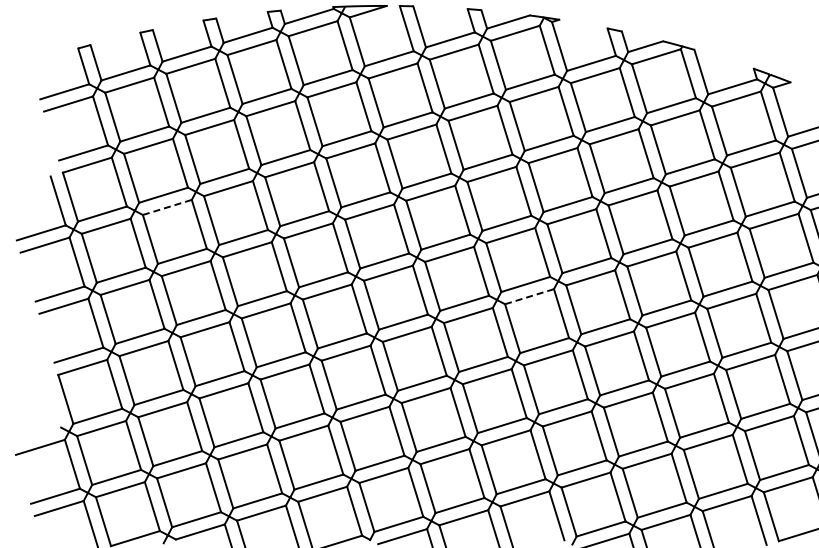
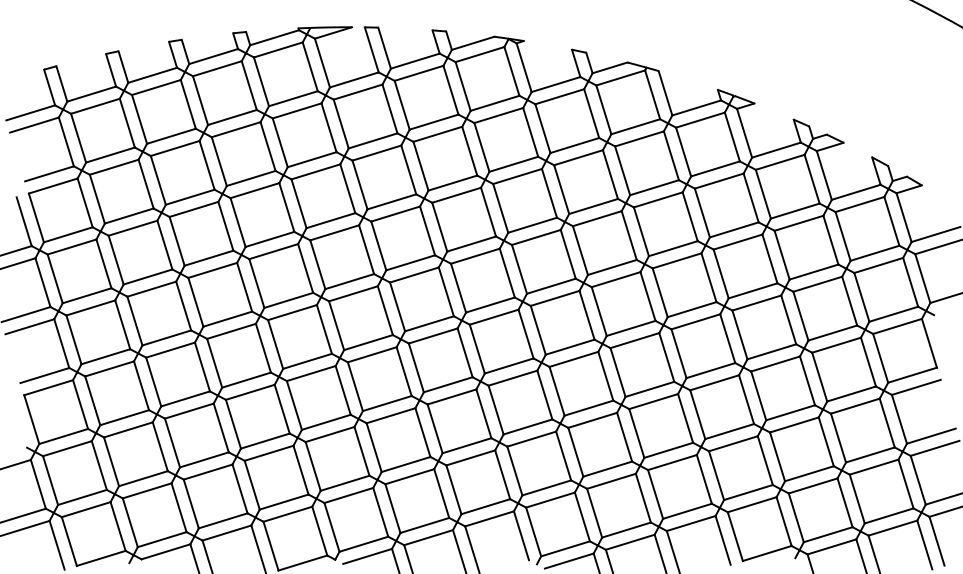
line: (167, 207) -> (133, 228), dashed -> solid
line: (529, 296) -> (494, 317), dashed -> solid

